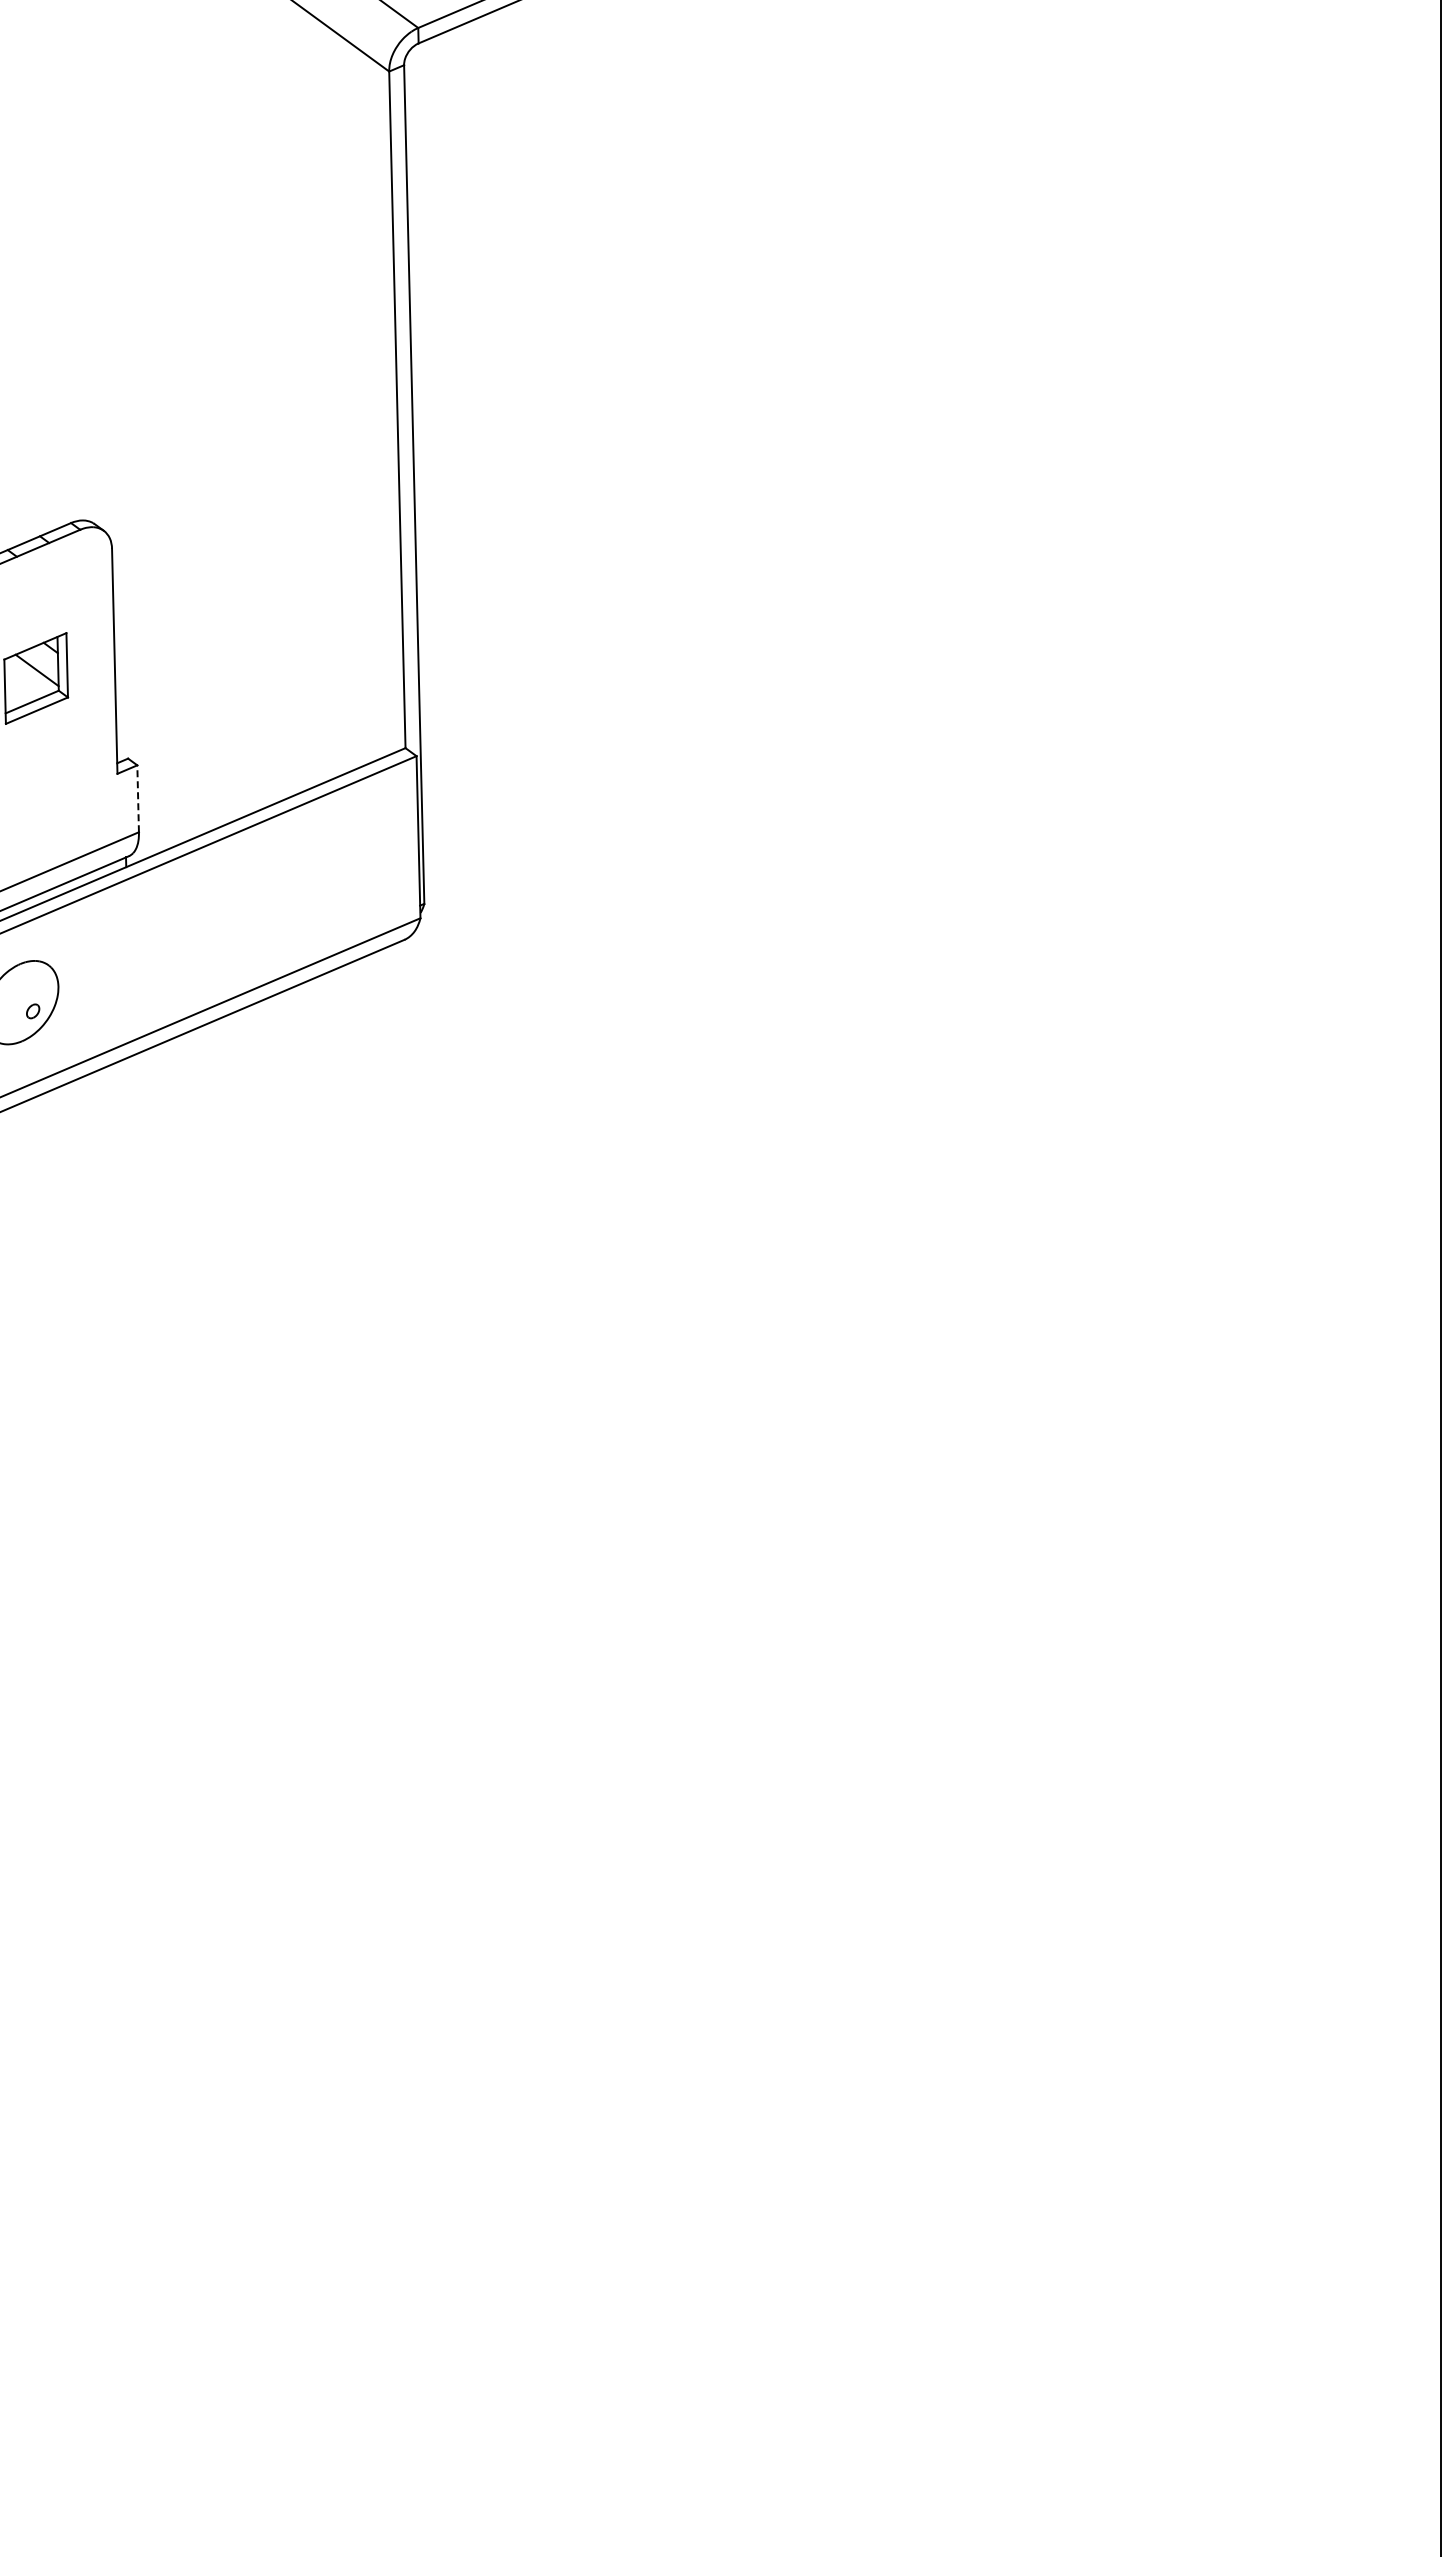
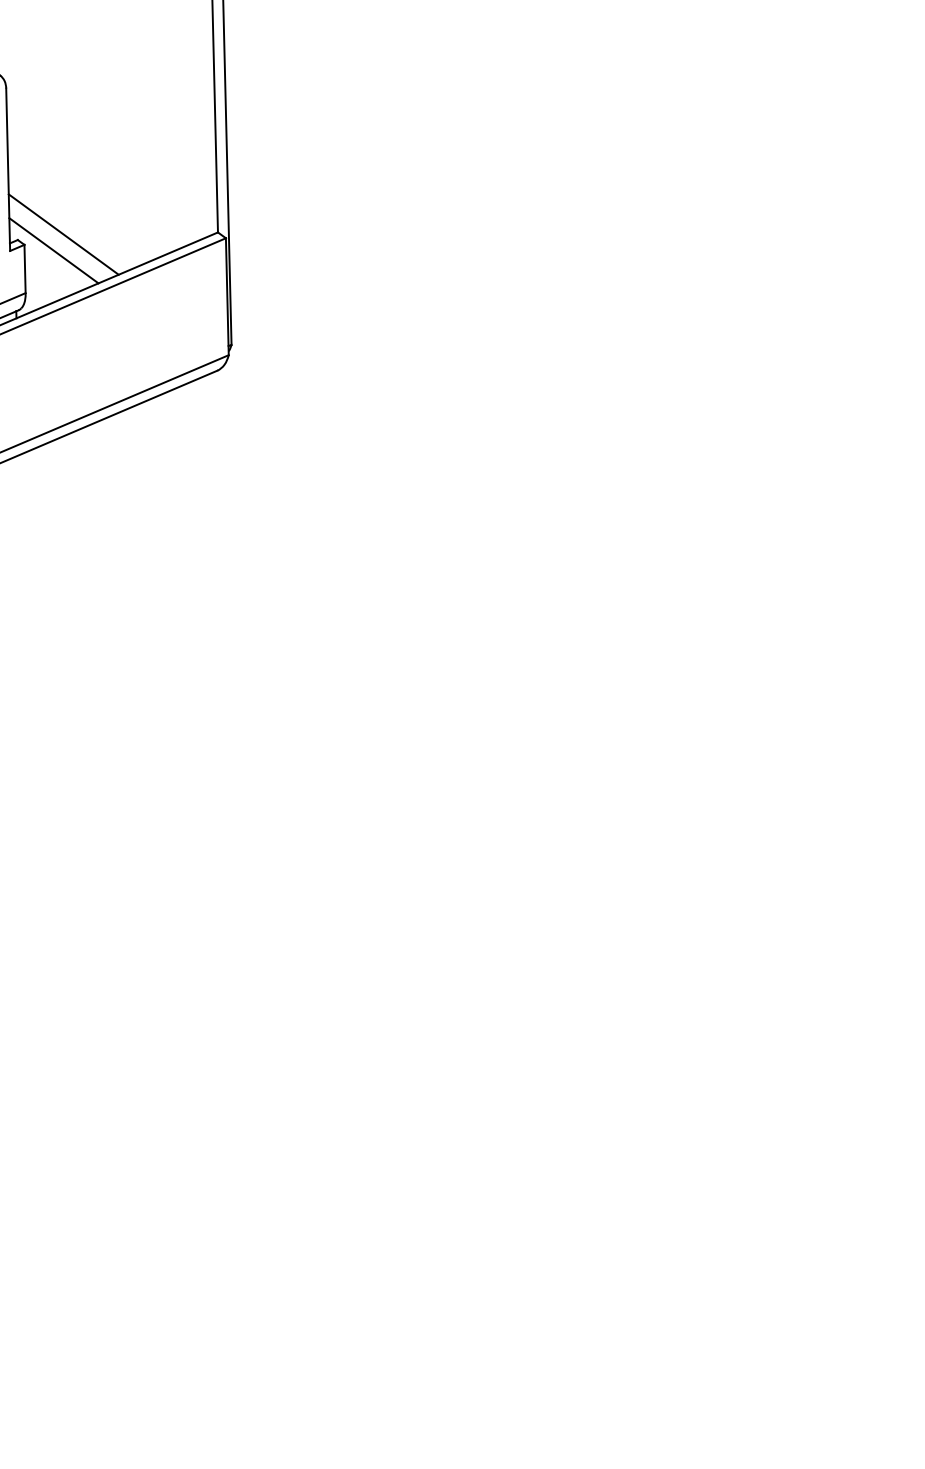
line: (191, 750) -> (63, 234), added
line: (177, 773) -> (53, 250), added
line: (138, 798) -> (25, 268), dashed -> solid

